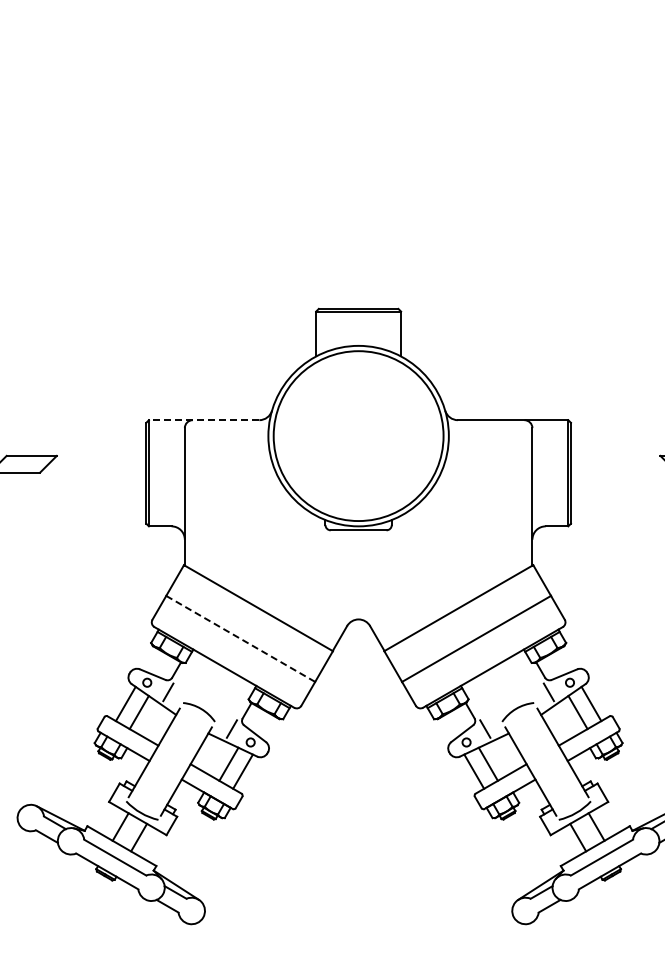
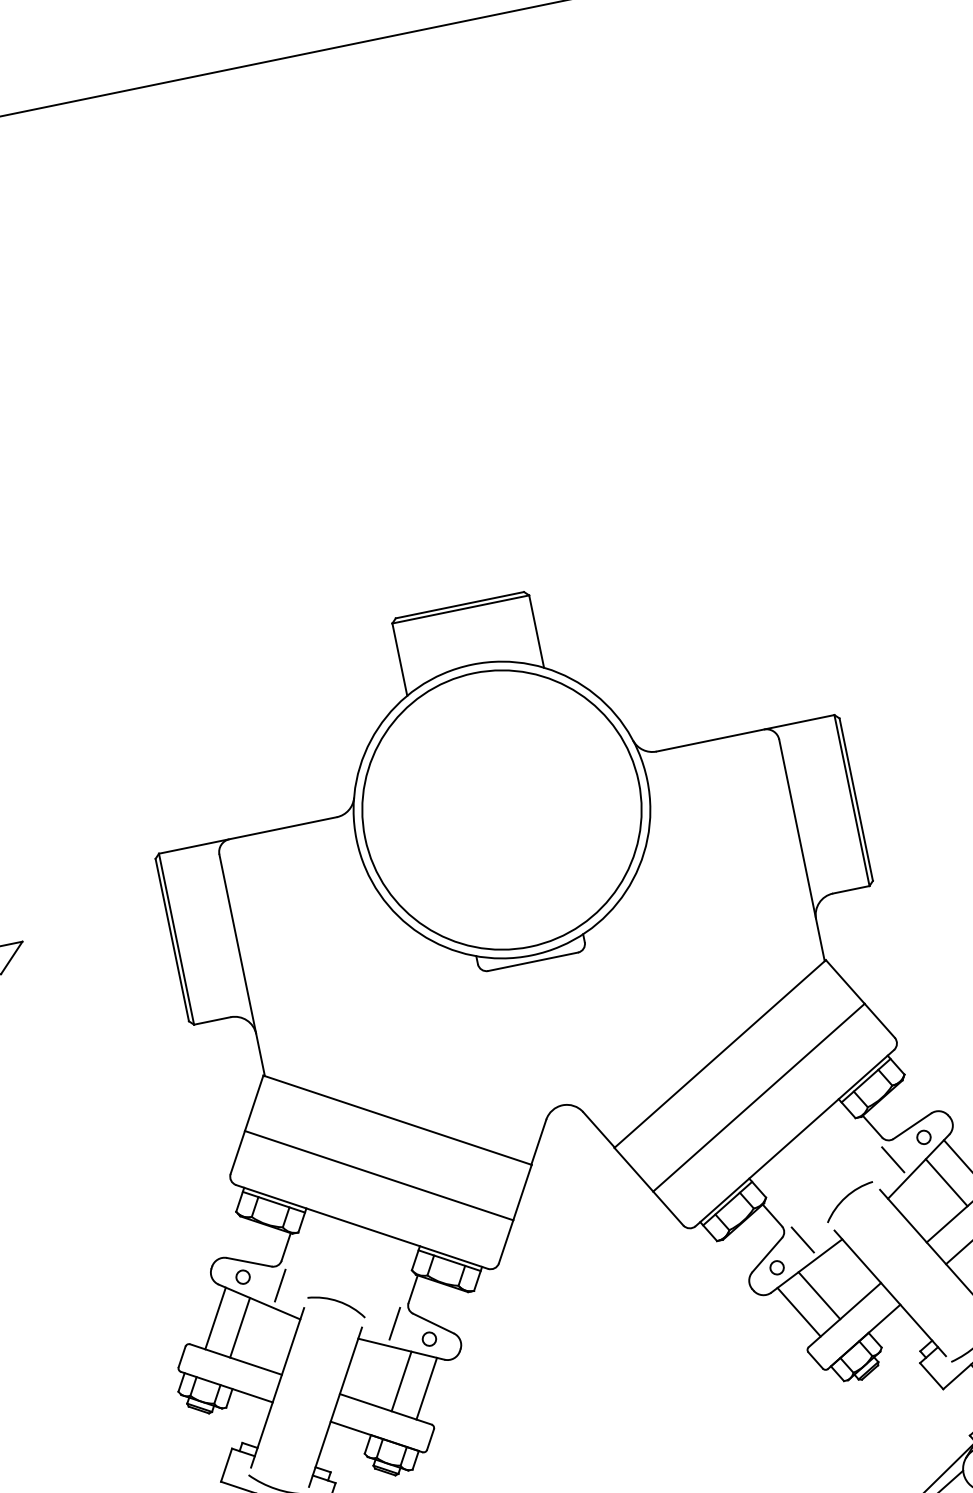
line: (203, 420) -> (246, 836), dashed -> solid
line: (240, 638) -> (378, 1175), dashed -> solid

